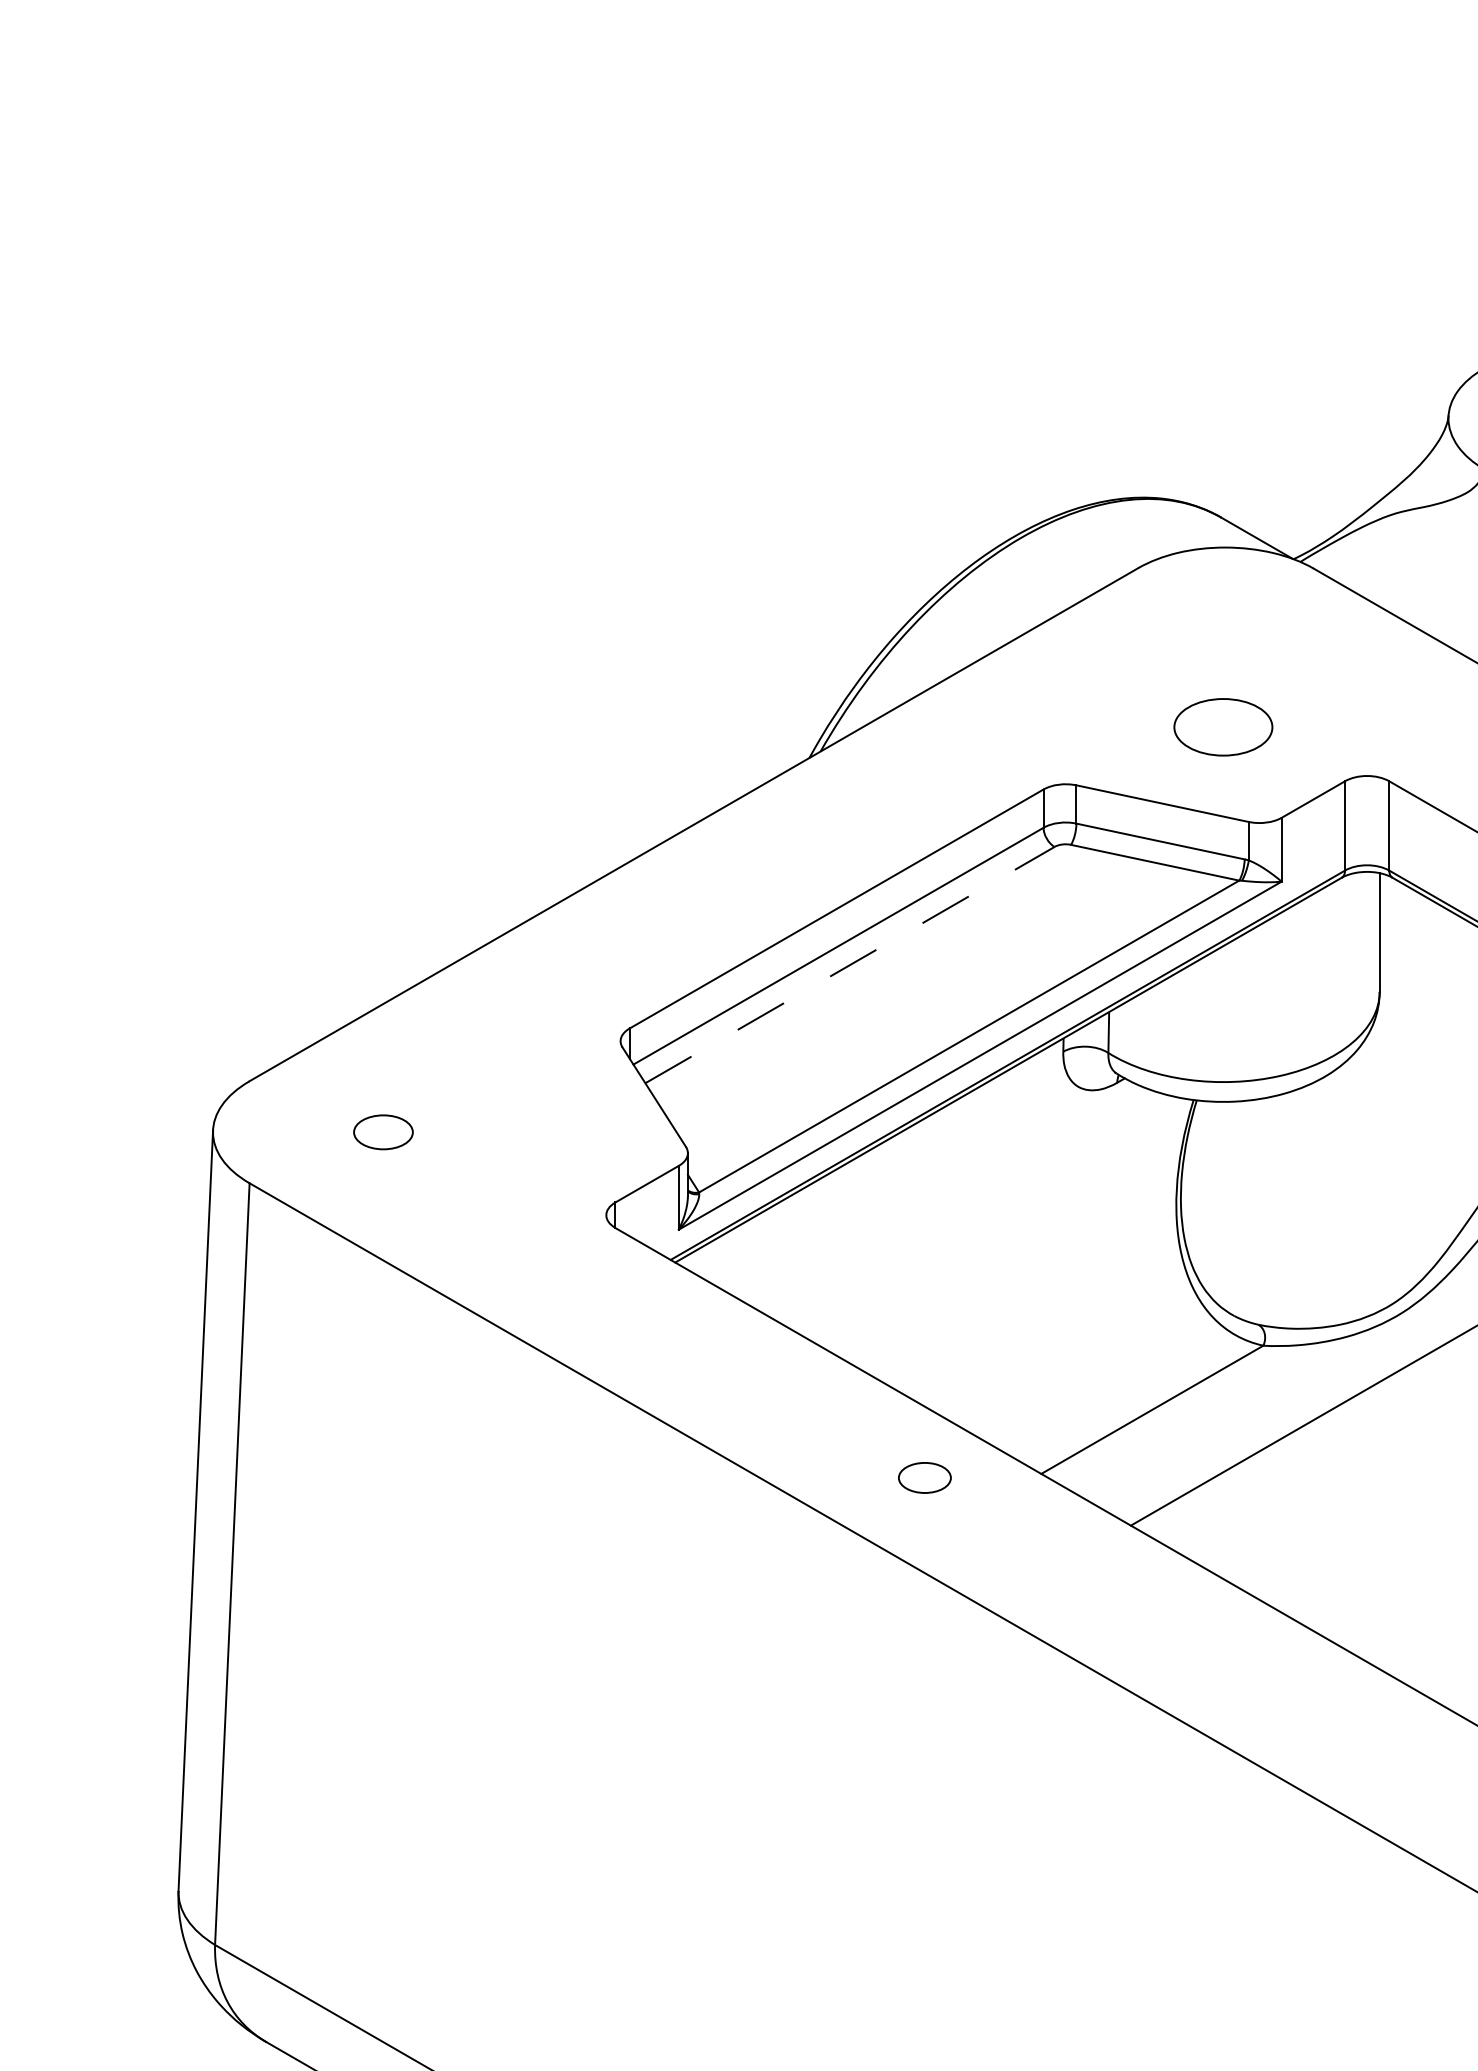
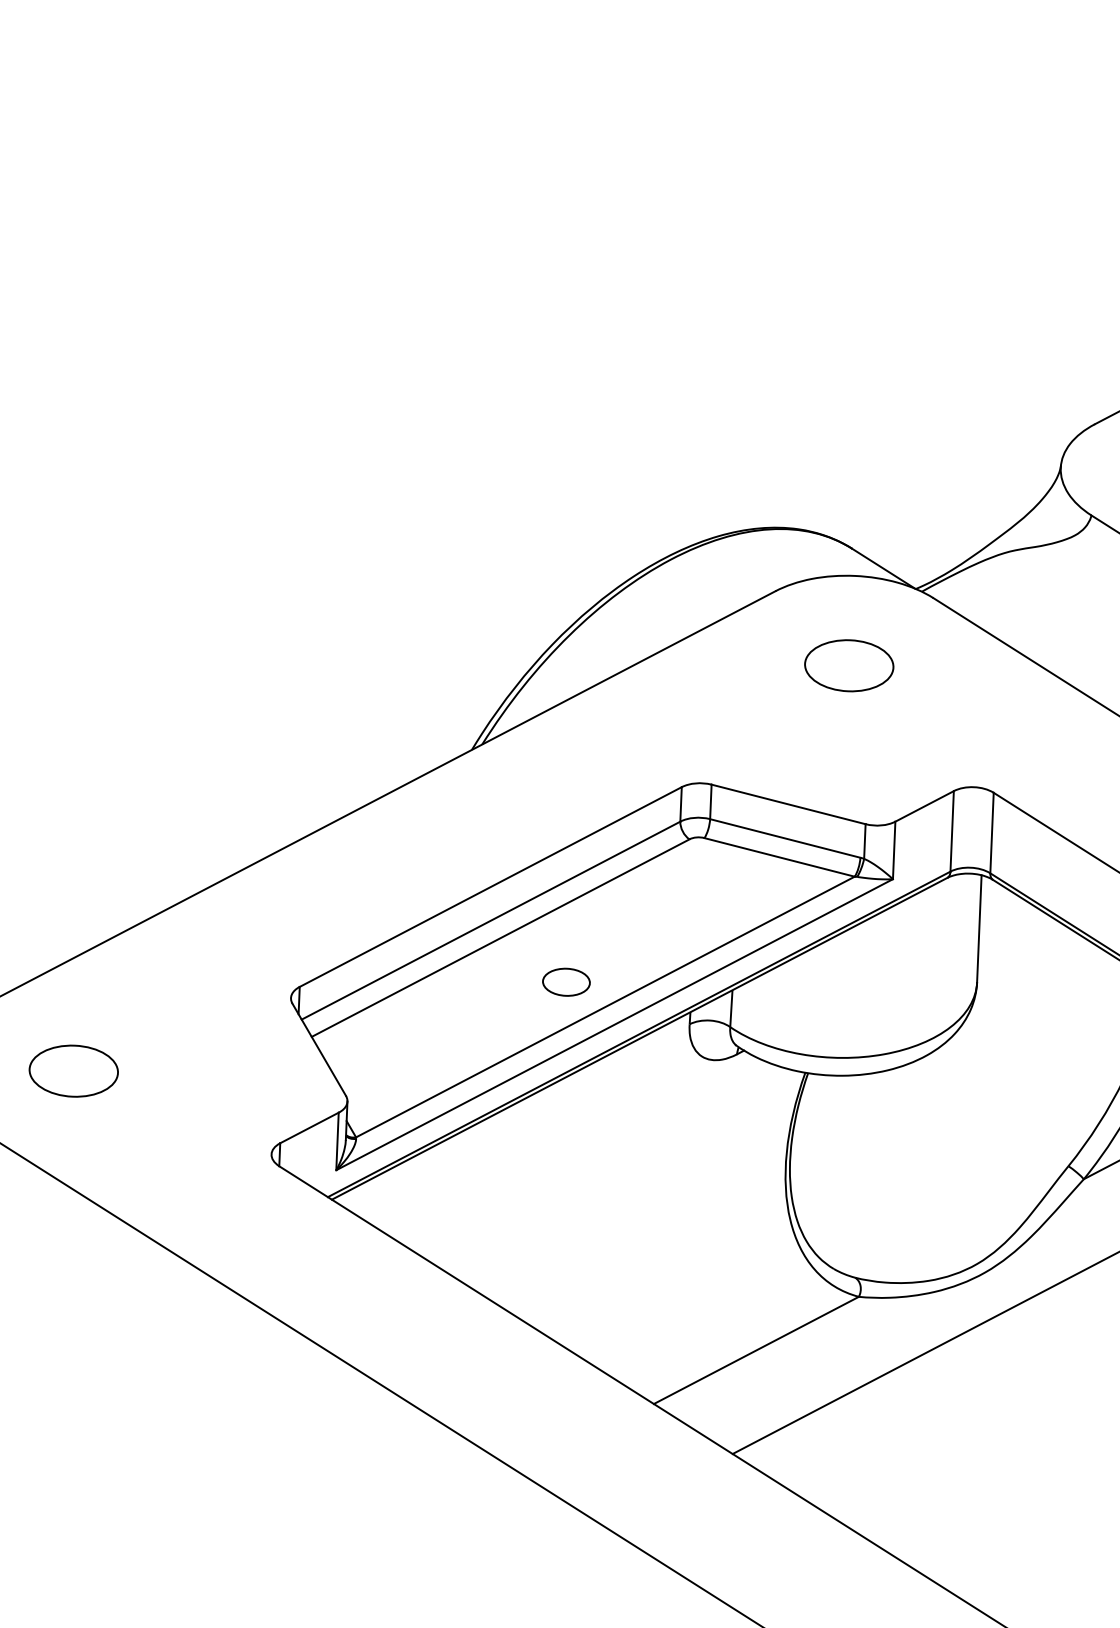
part: (1223, 727) -> (849, 665), moved
line: (850, 964) -> (501, 937), dashed -> solid
part: (383, 1132) -> (73, 1071), size x1.67
part: (924, 1477) -> (566, 981), moved

